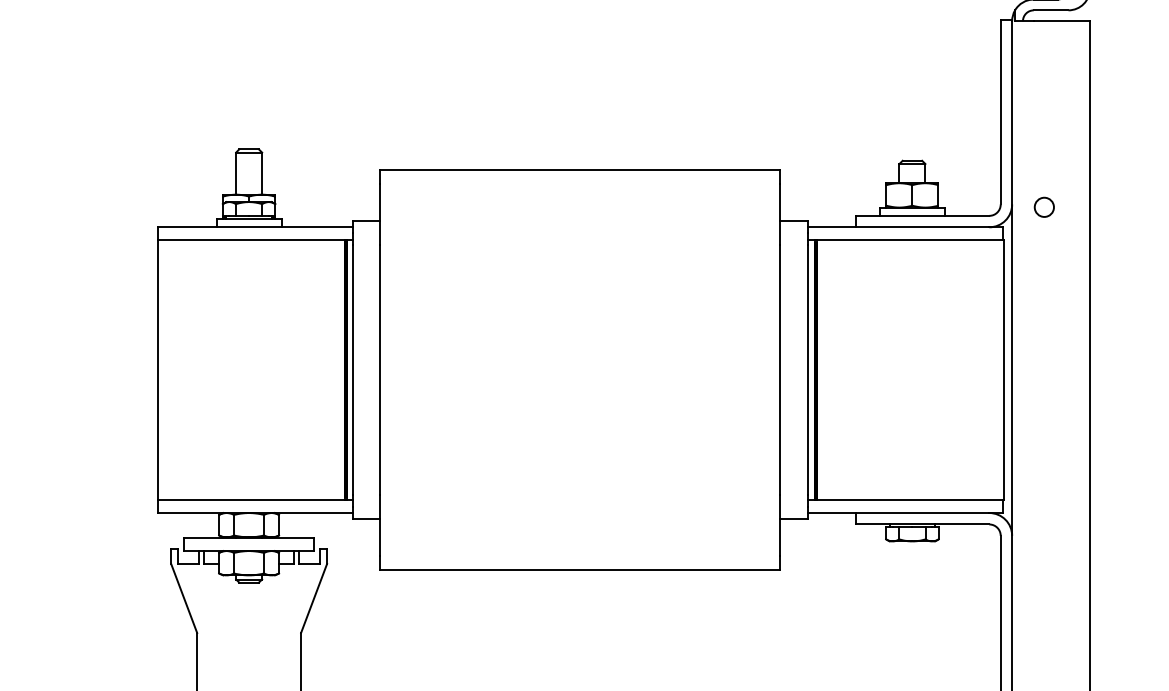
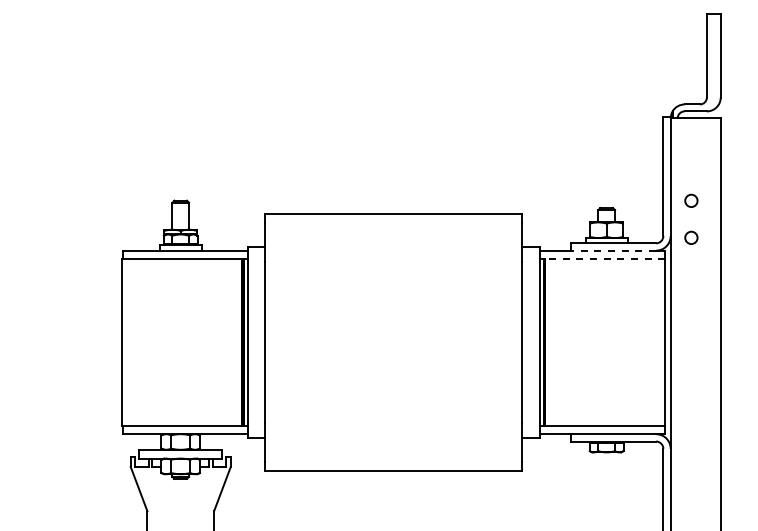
circle: (1044, 149) -> (691, 200), added
line: (923, 226) -> (613, 250), solid -> dashed
line: (909, 240) -> (604, 259), solid -> dashed

